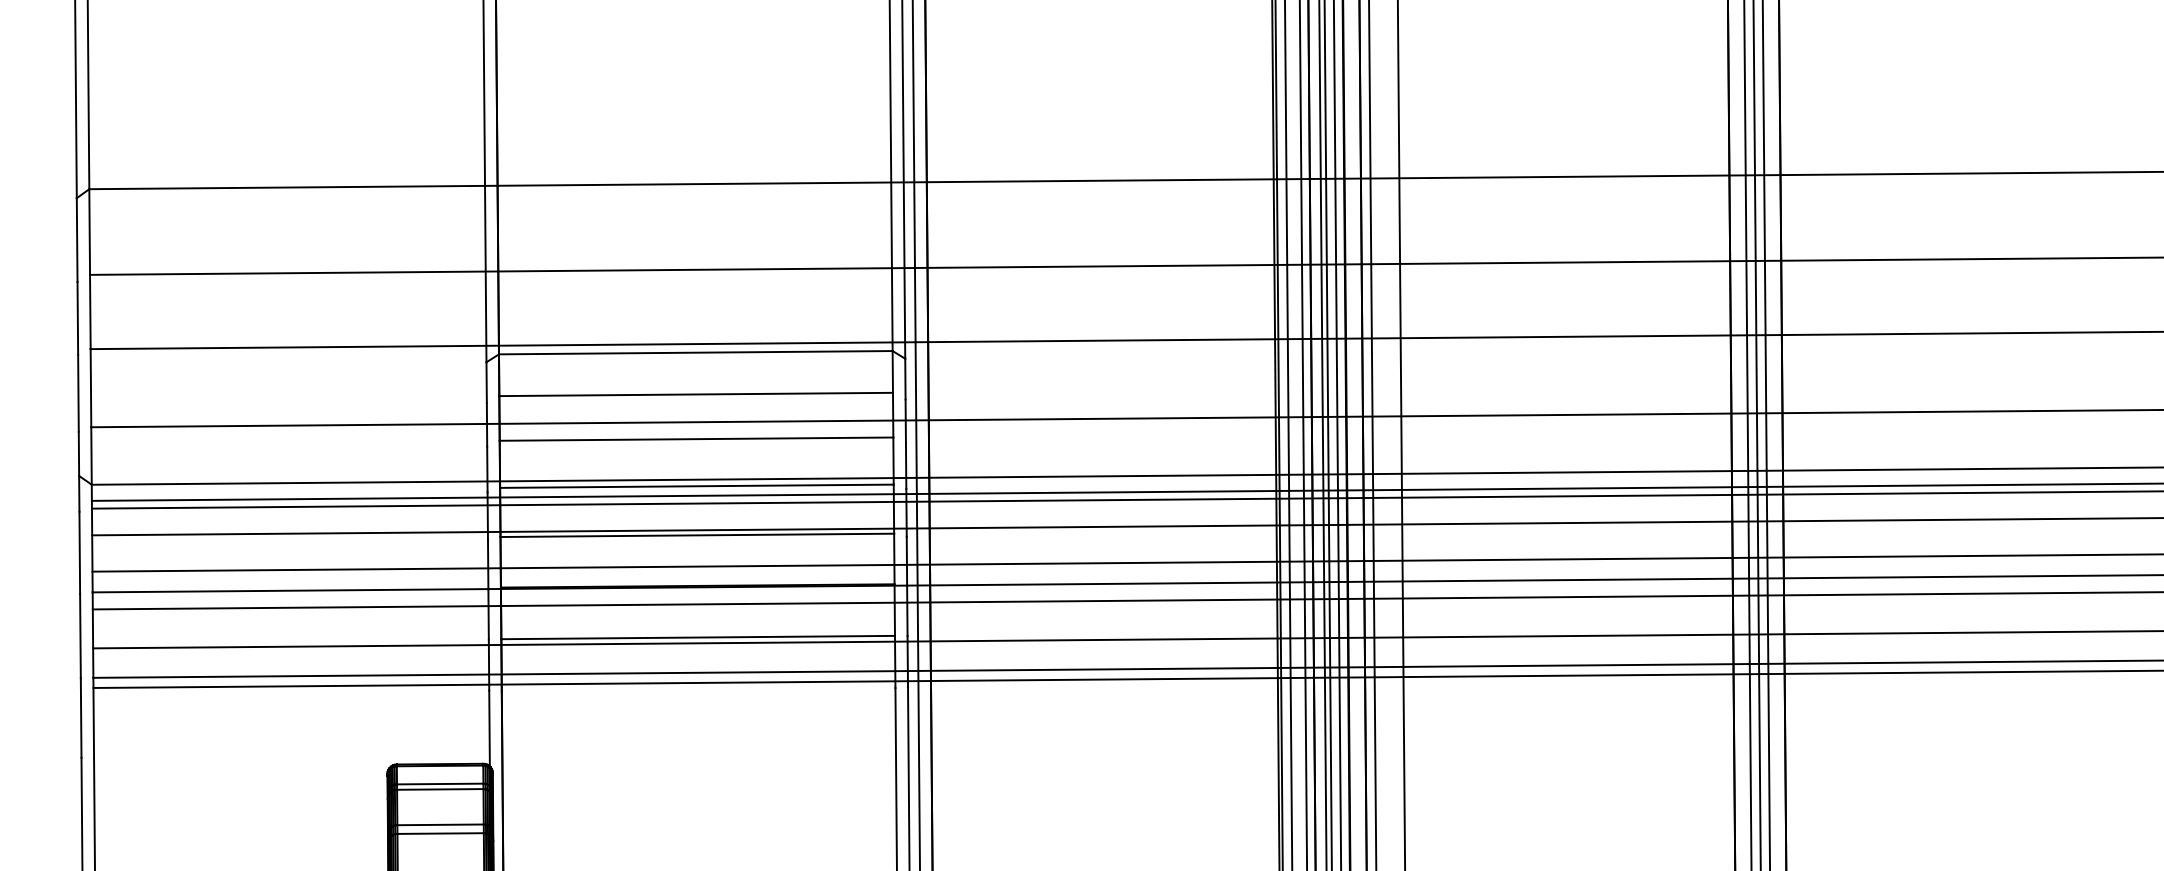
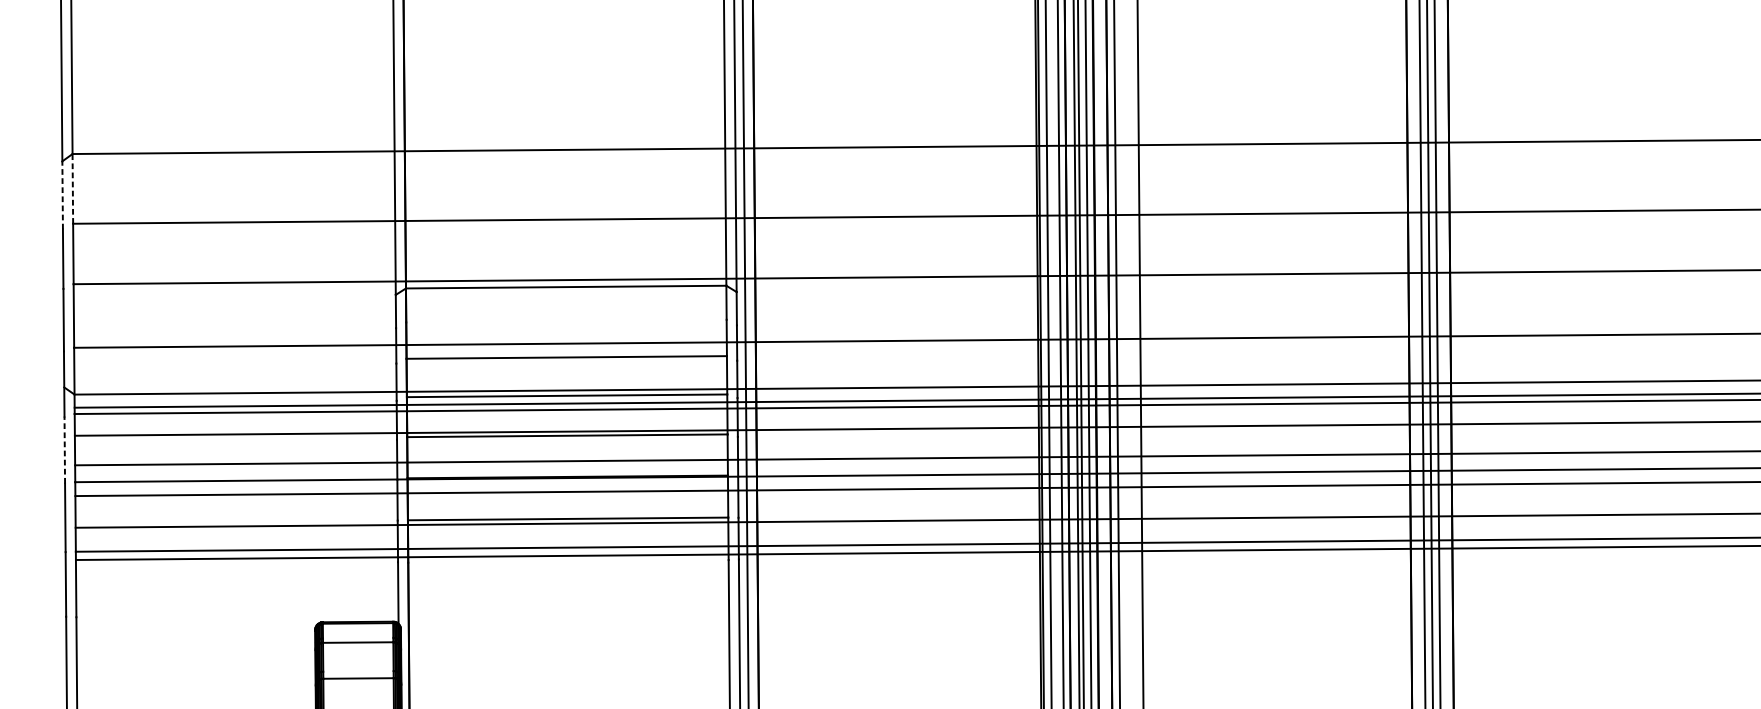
line: (89, 232) -> (72, 189), solid -> dashed
line: (77, 240) -> (62, 195), solid -> dashed
line: (695, 394) -> (565, 321), removed
line: (79, 552) -> (64, 449), solid -> dashed
line: (440, 783) -> (358, 637), removed
line: (440, 824) -> (358, 671), removed

